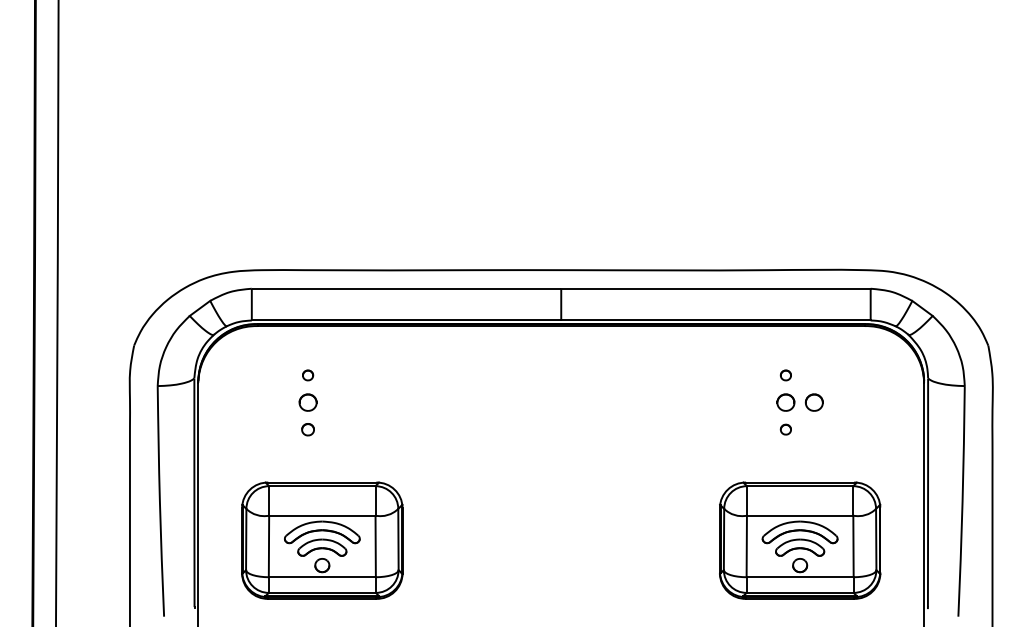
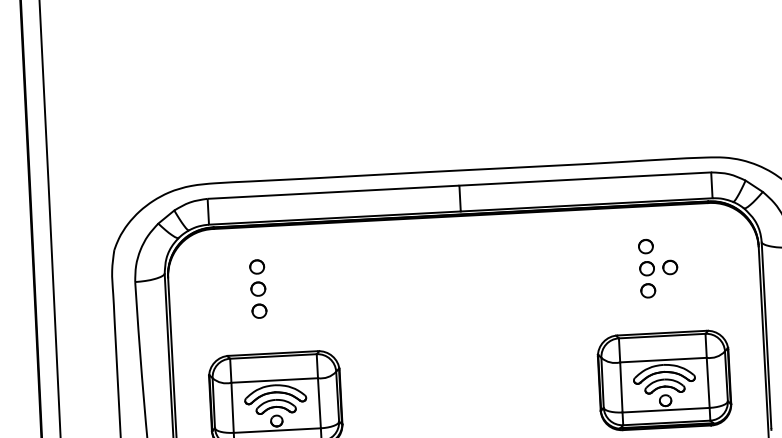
part: (307, 375) -> (256, 267), size x1.67
part: (785, 375) -> (645, 246), size x1.67
part: (307, 429) -> (258, 310), size x1.43
part: (785, 429) -> (647, 290), size x1.67

